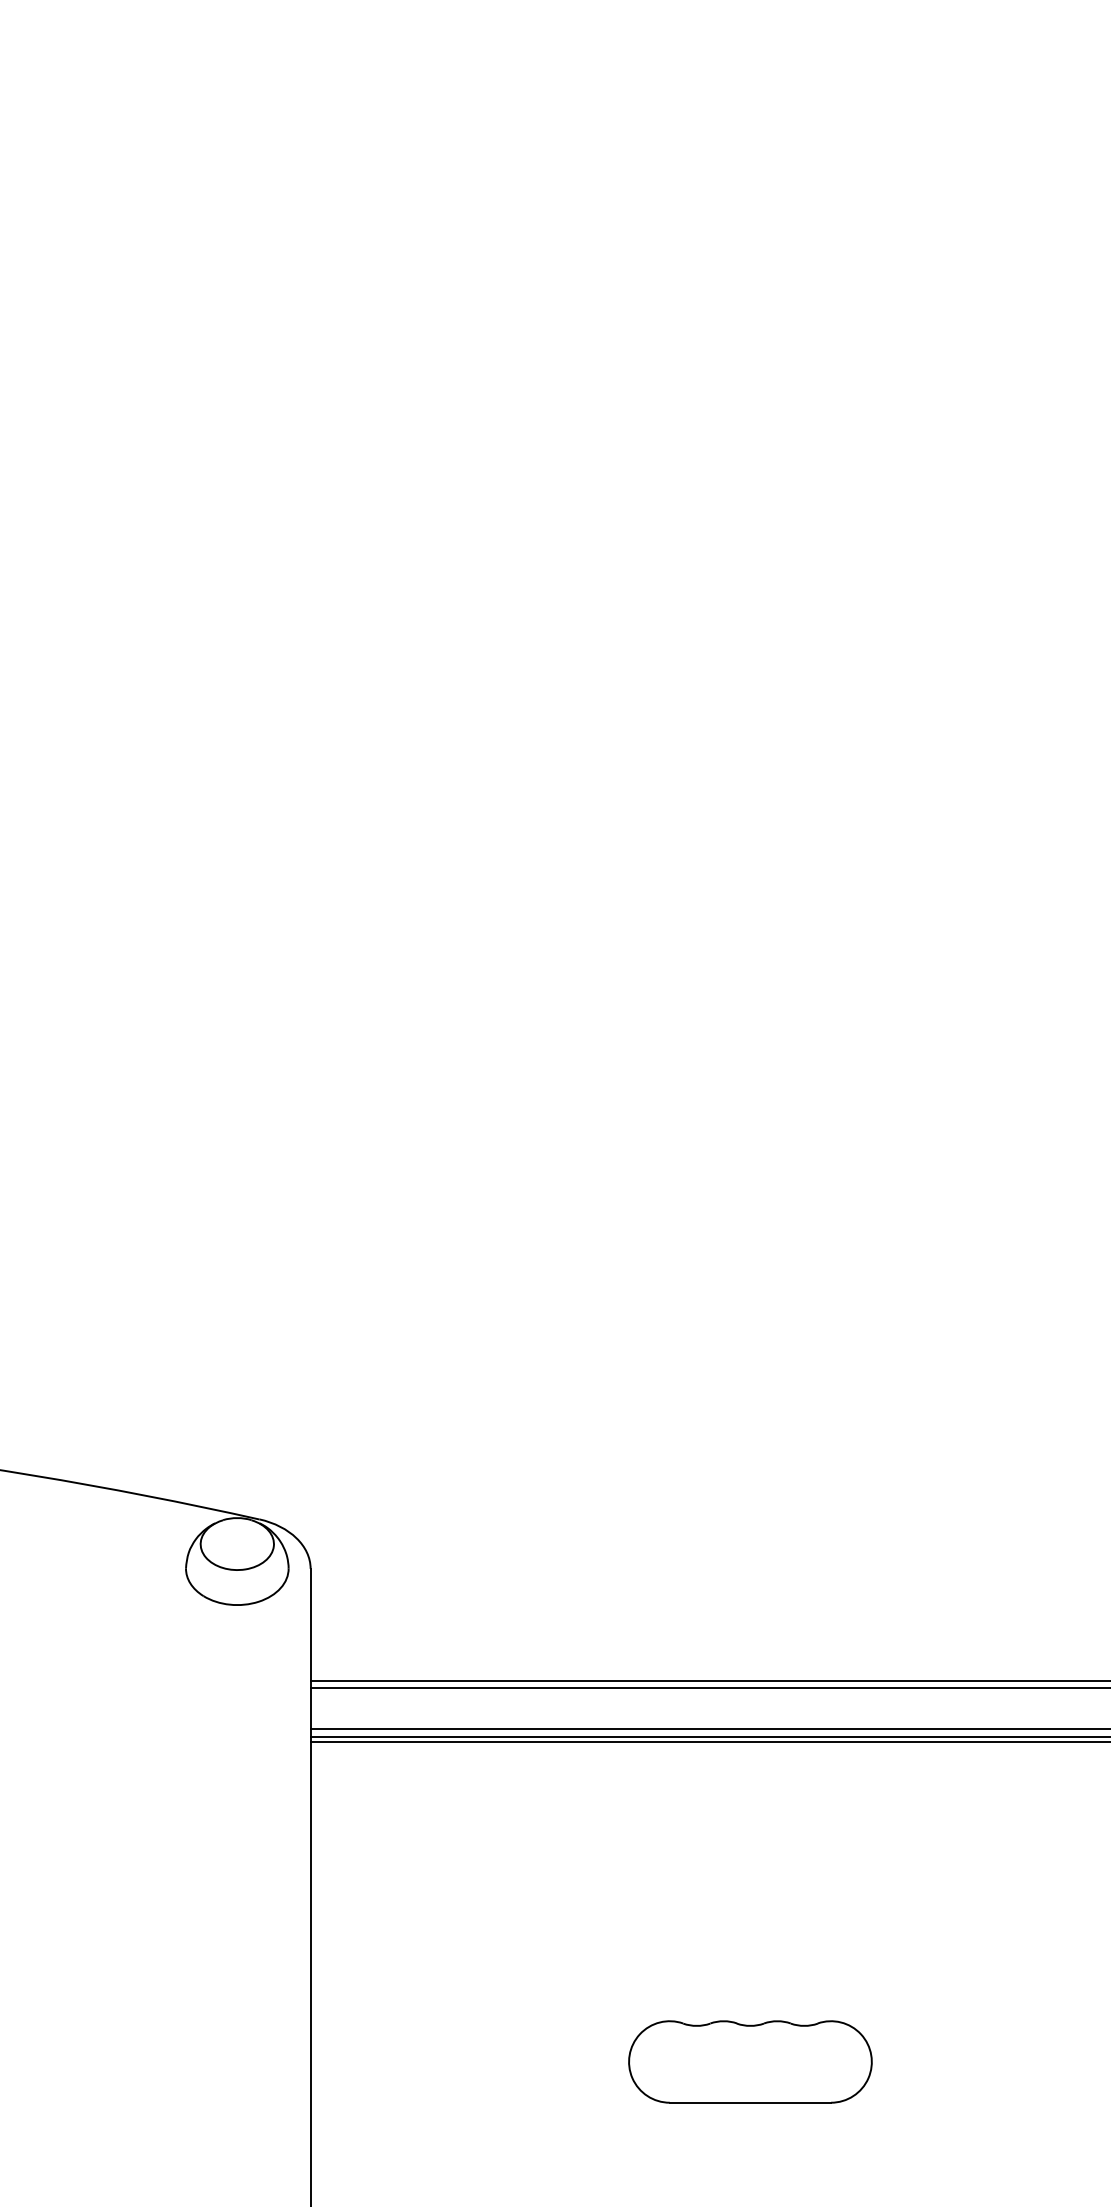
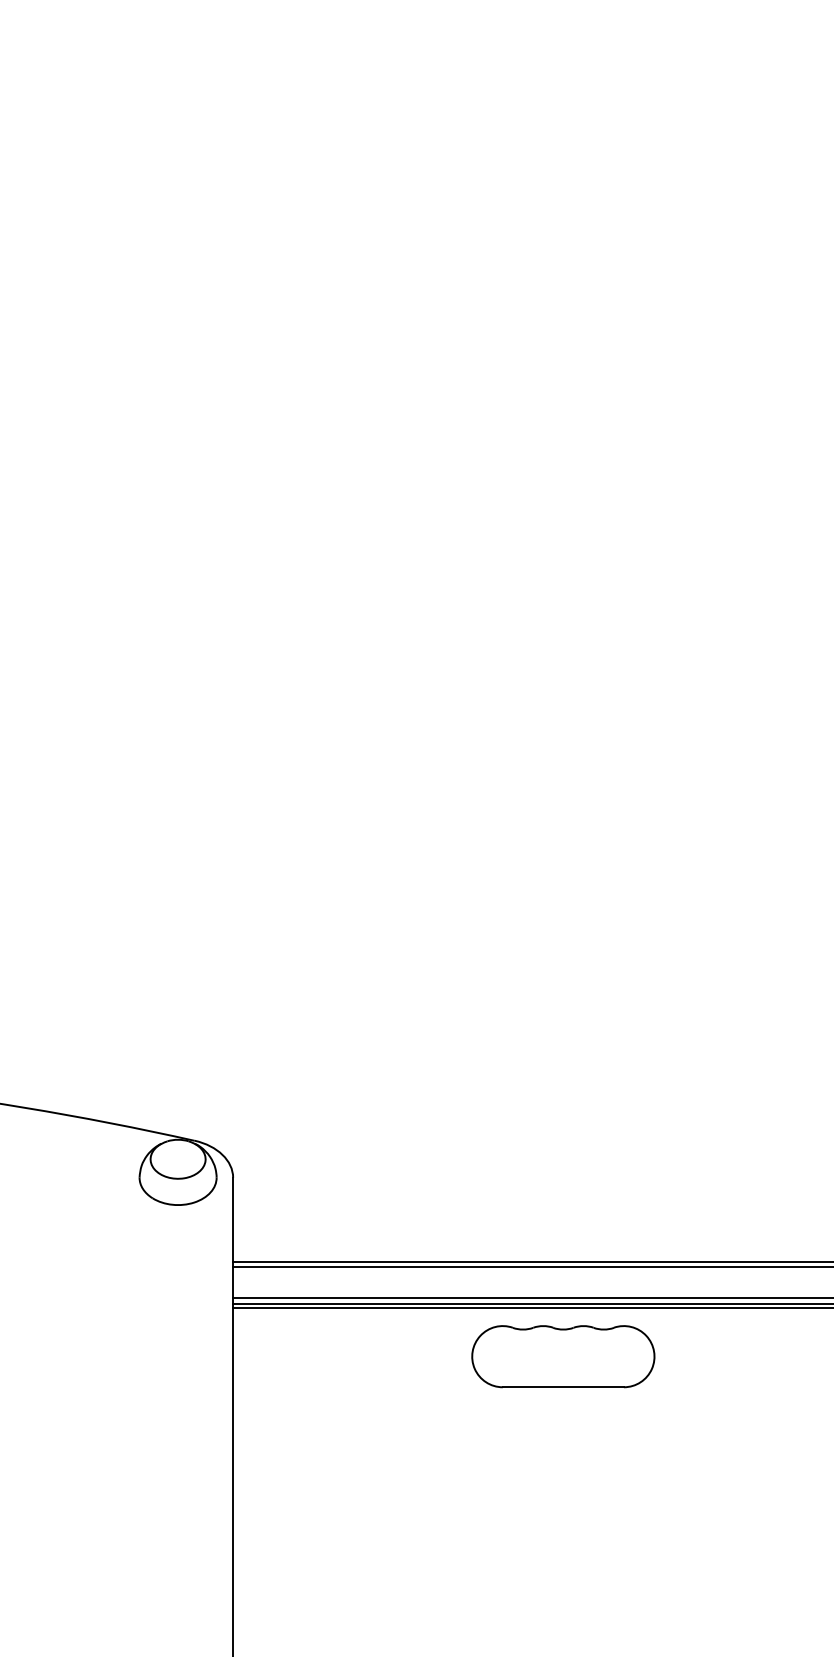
part: (750, 2061) -> (563, 1356), moved

